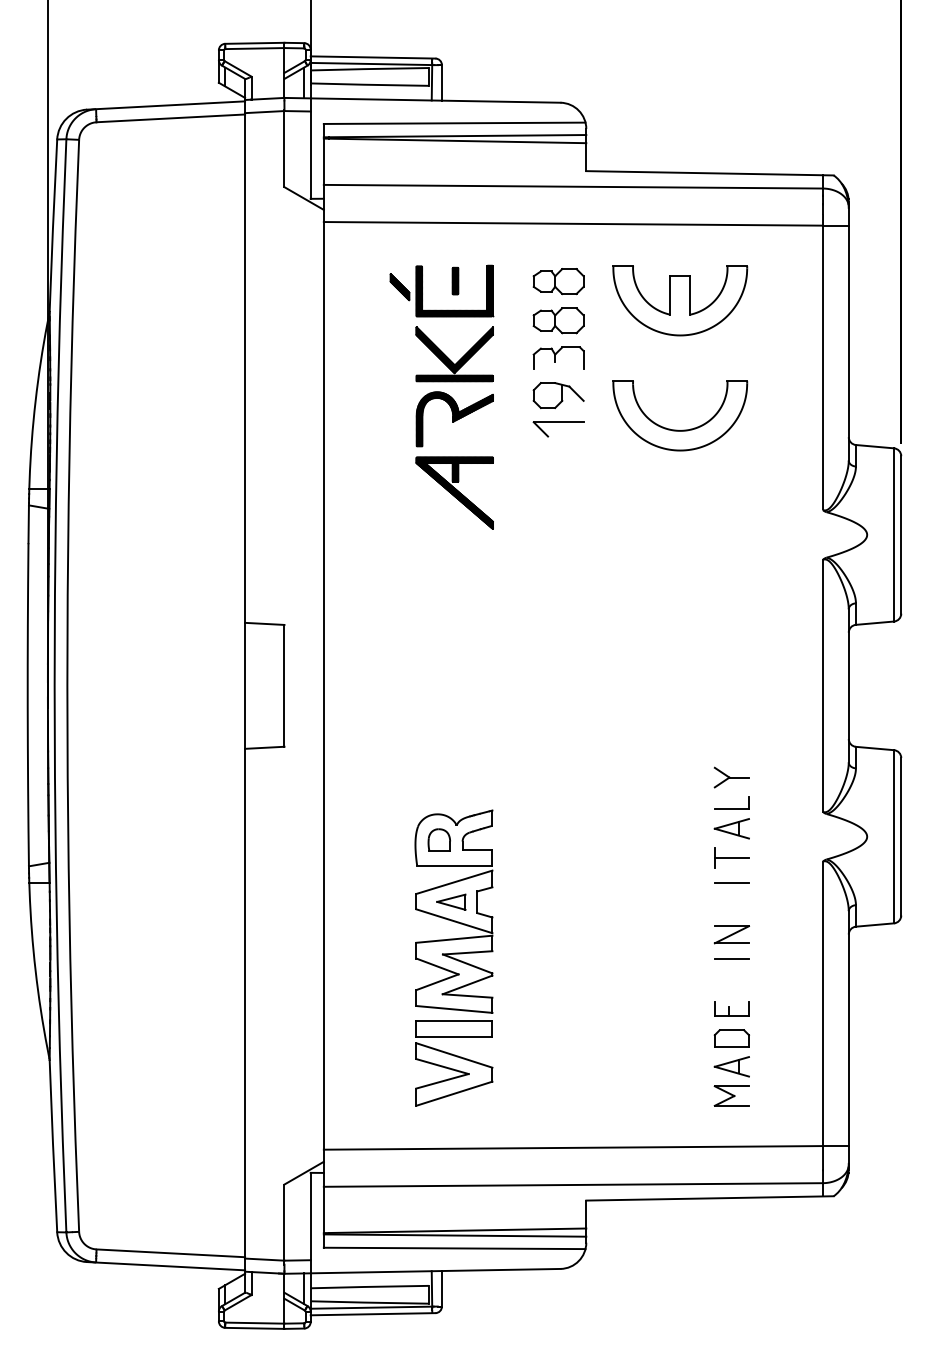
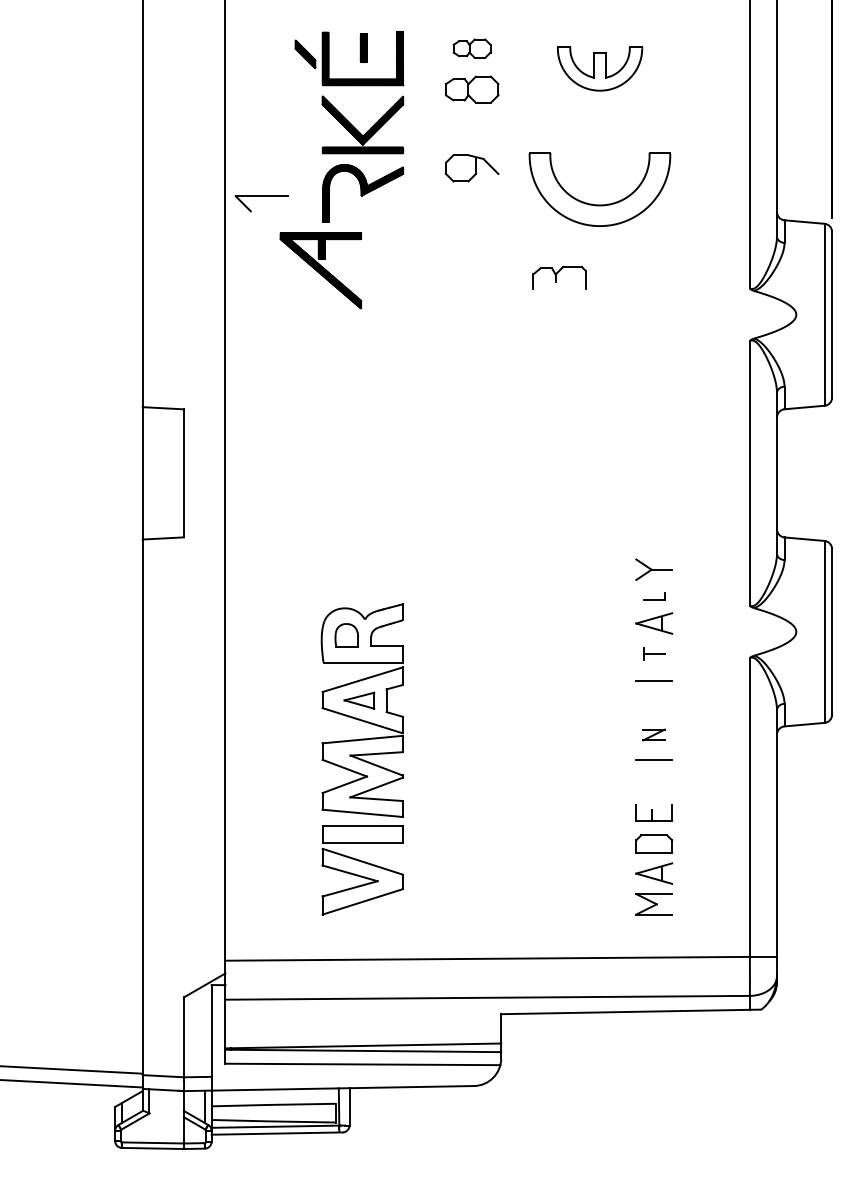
part: (558, 281) -> (472, 48), size x0.7
part: (680, 300) -> (600, 68), size x0.6
part: (558, 357) -> (559, 277), moved
part: (558, 422) -> (261, 196), moved
part: (454, 492) -> (320, 270), moved
part: (731, 802) -> (653, 595), size x0.6
part: (731, 857) -> (653, 653), size x0.6
part: (731, 934) -> (653, 734), size x0.6

